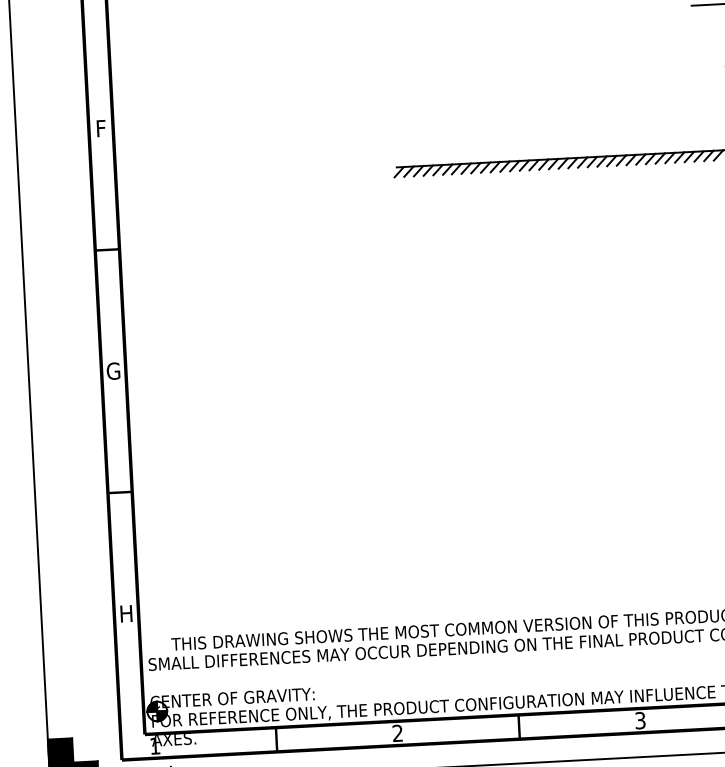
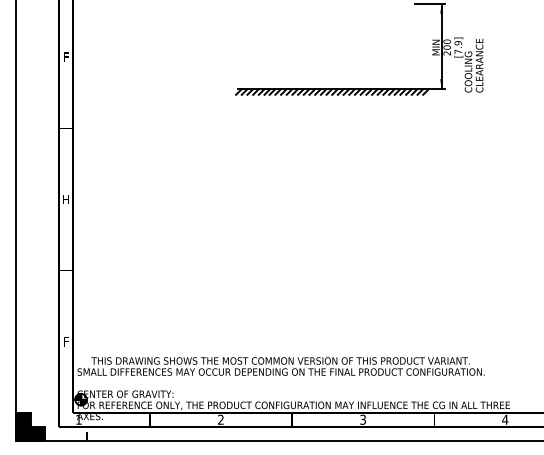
text: (112, 371) -> (65, 199), G -> H
text: (125, 613) -> (65, 341), H -> F

